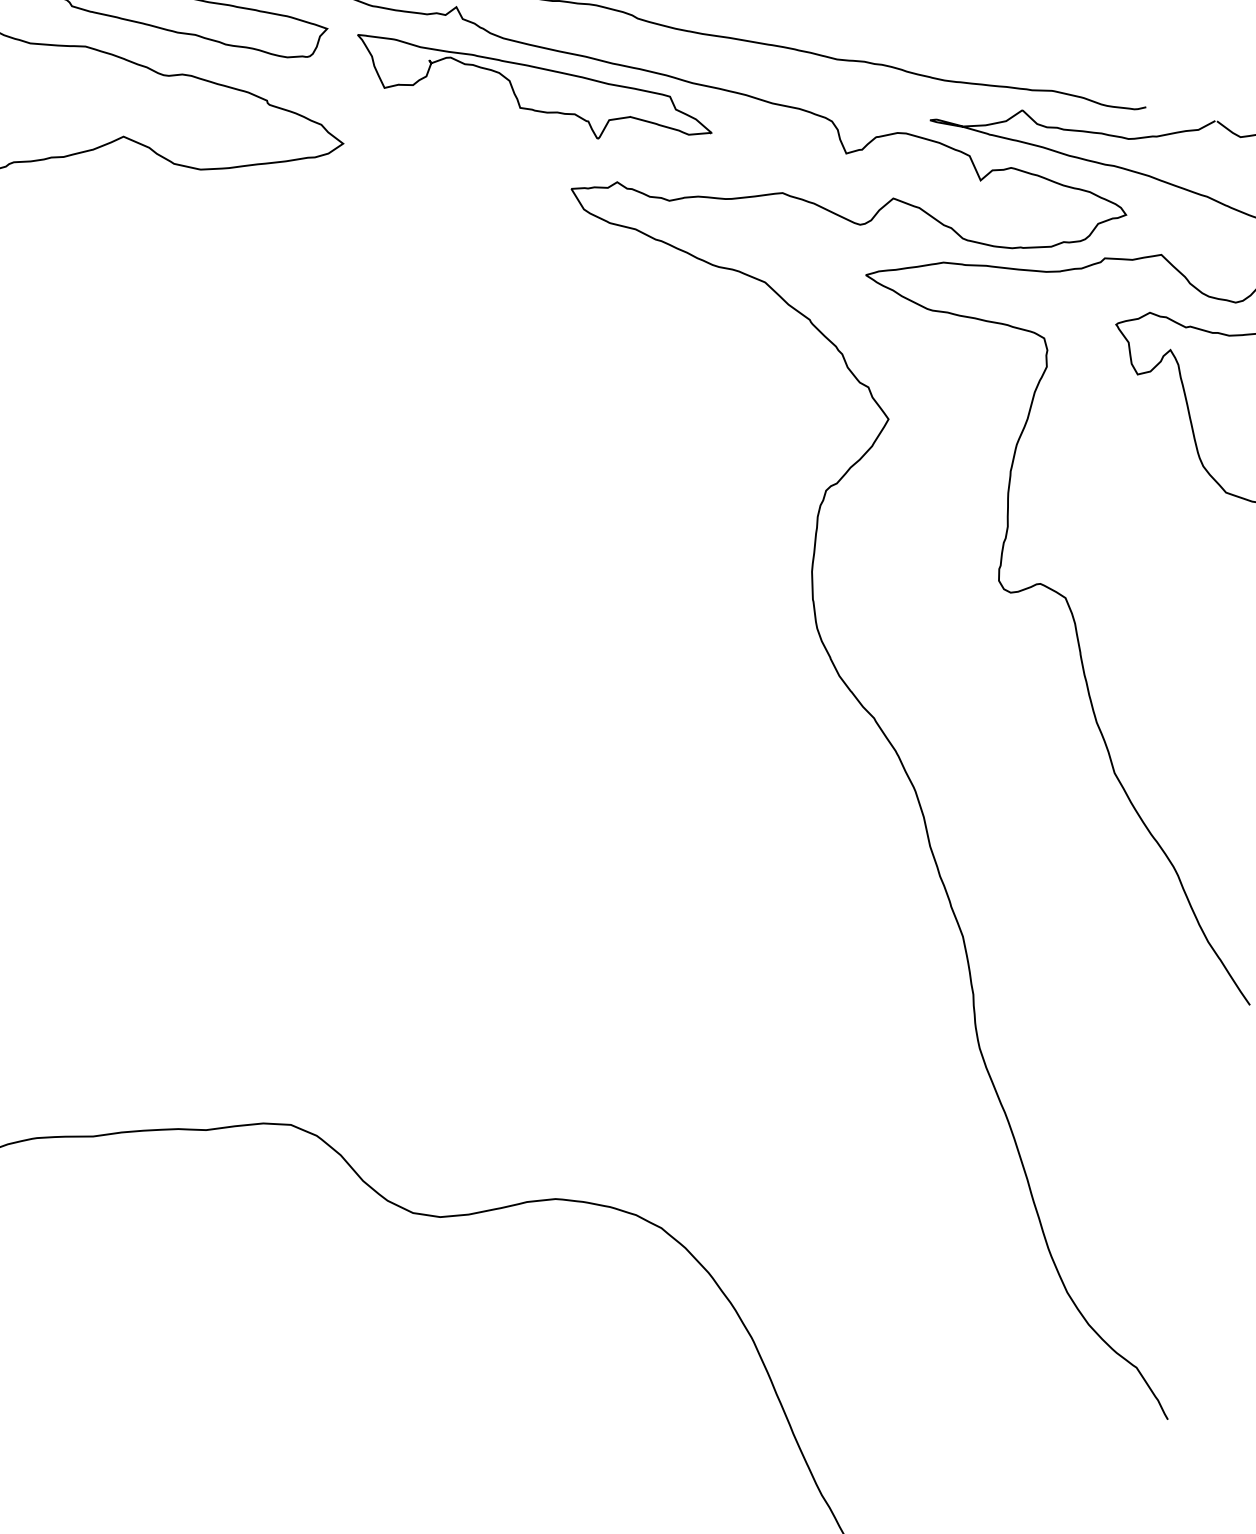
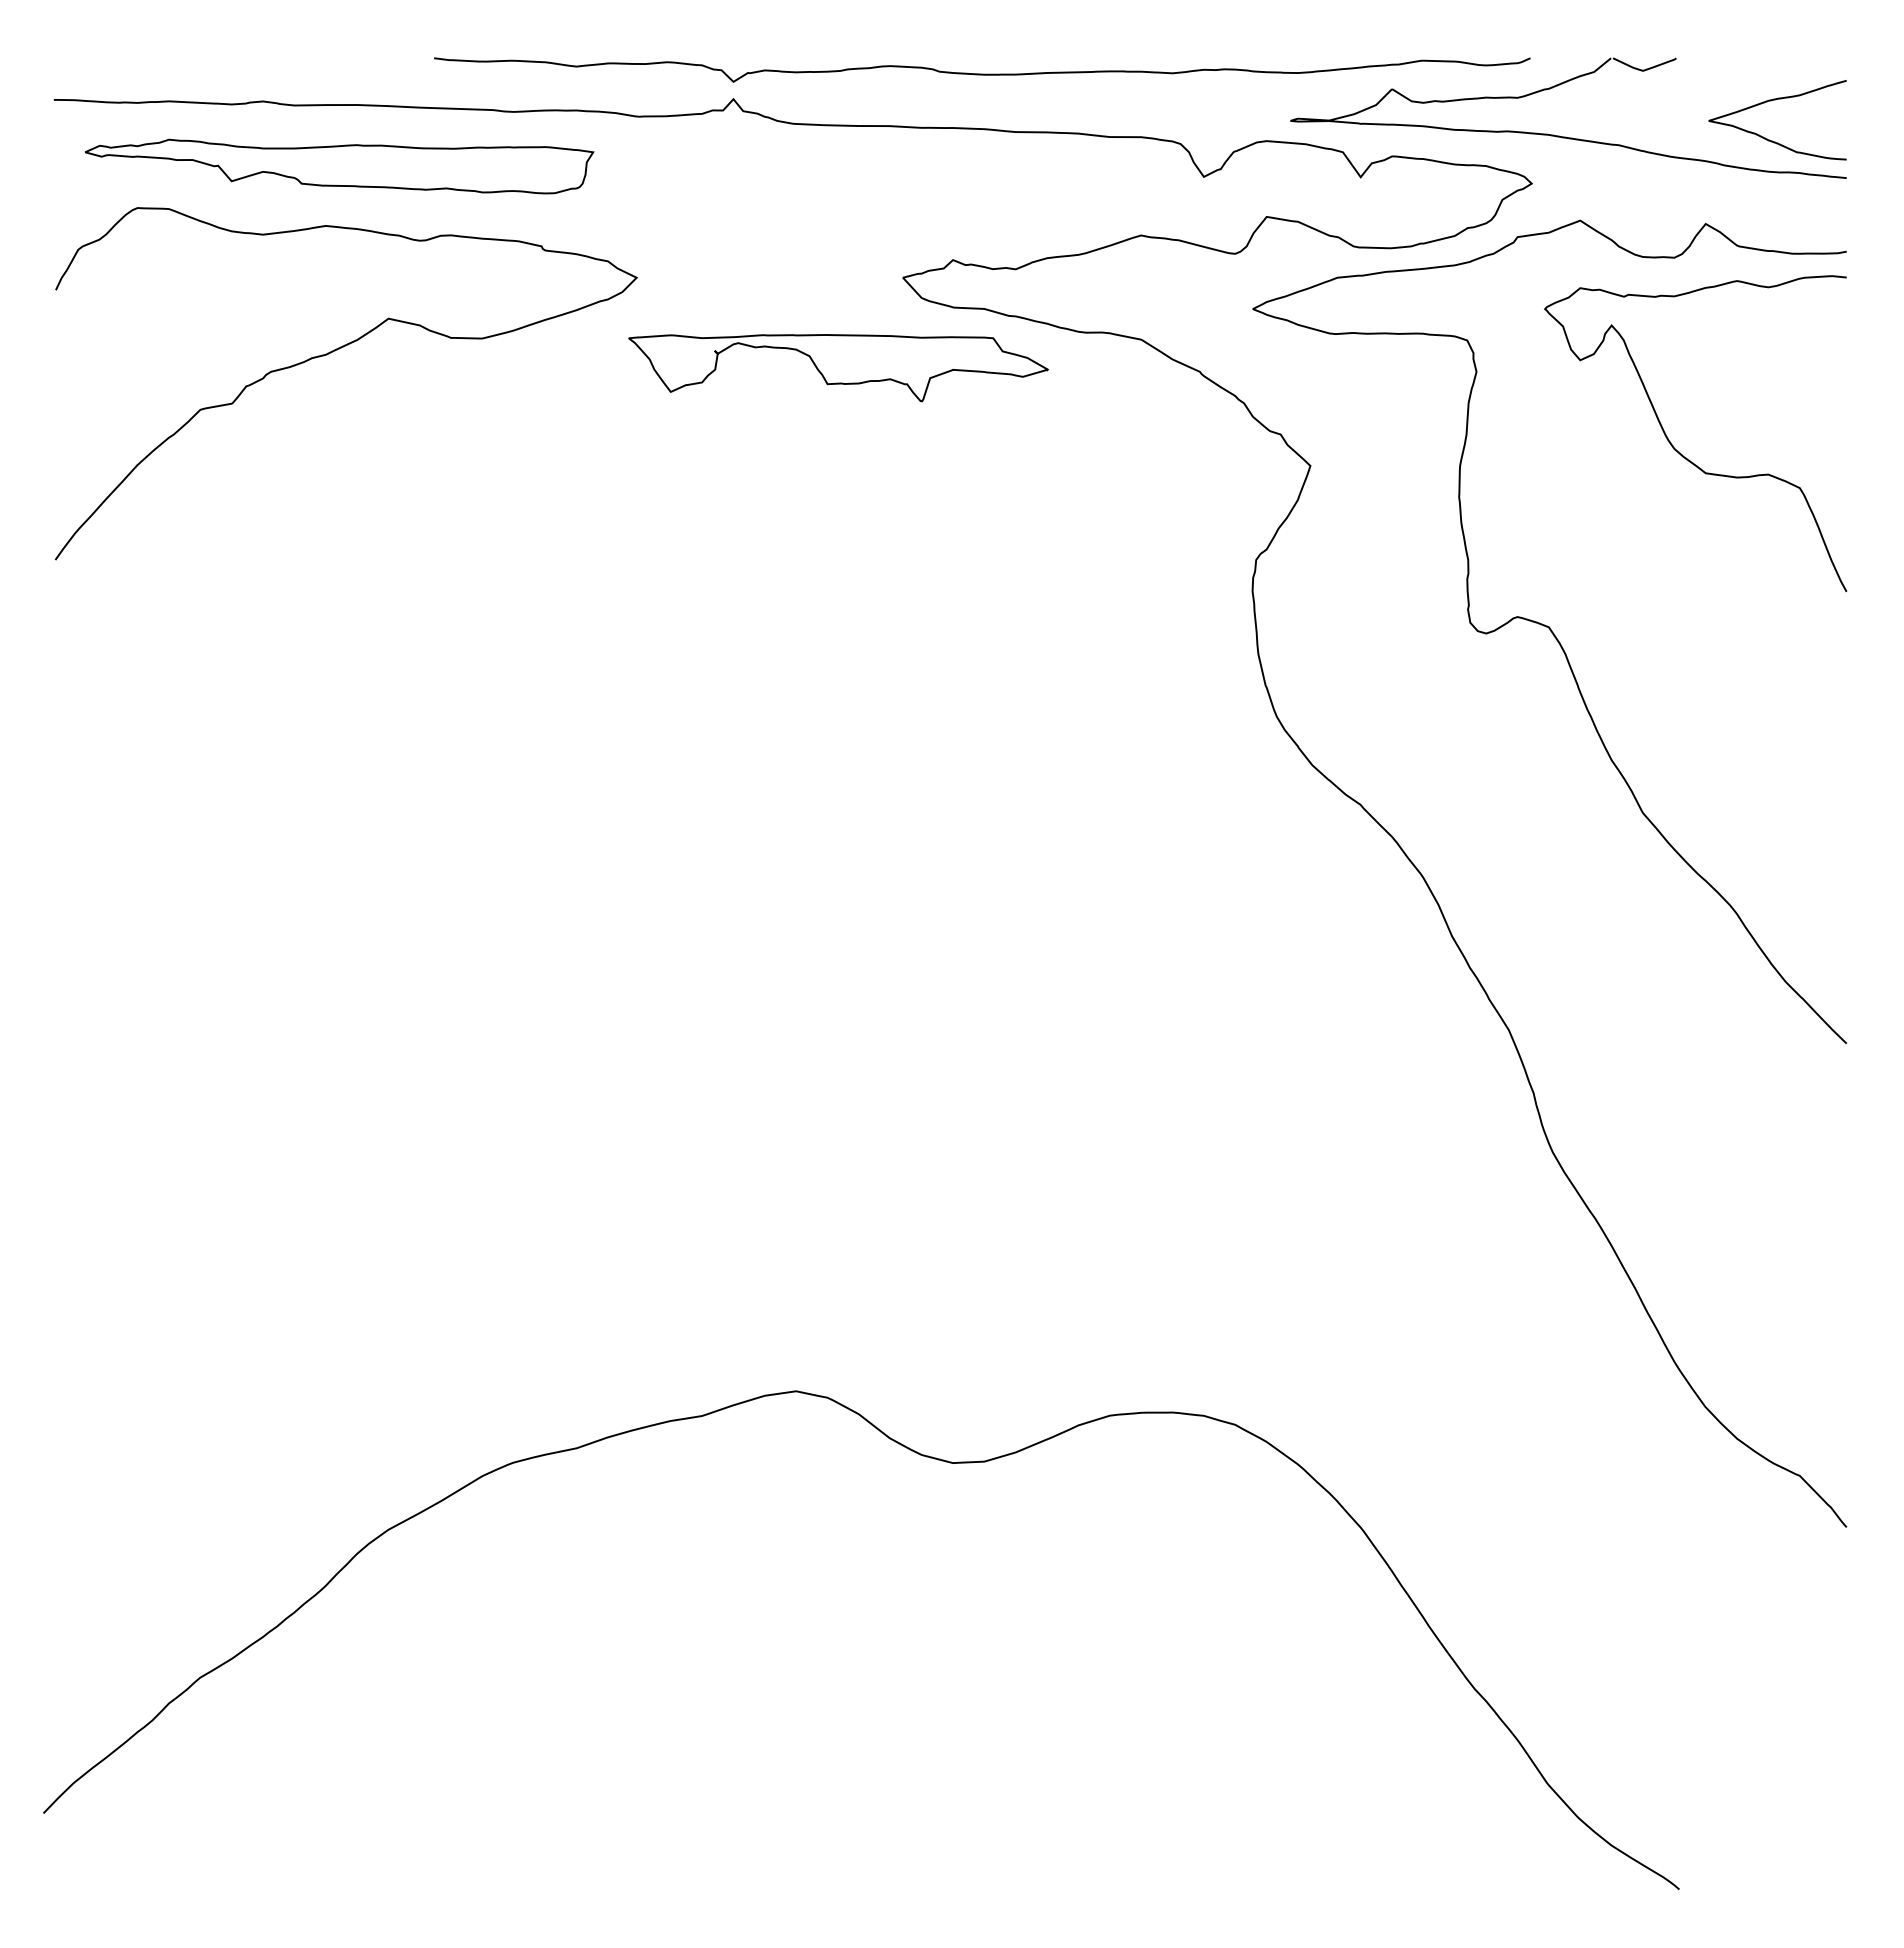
part: (532, 96) -> (838, 368), moved

